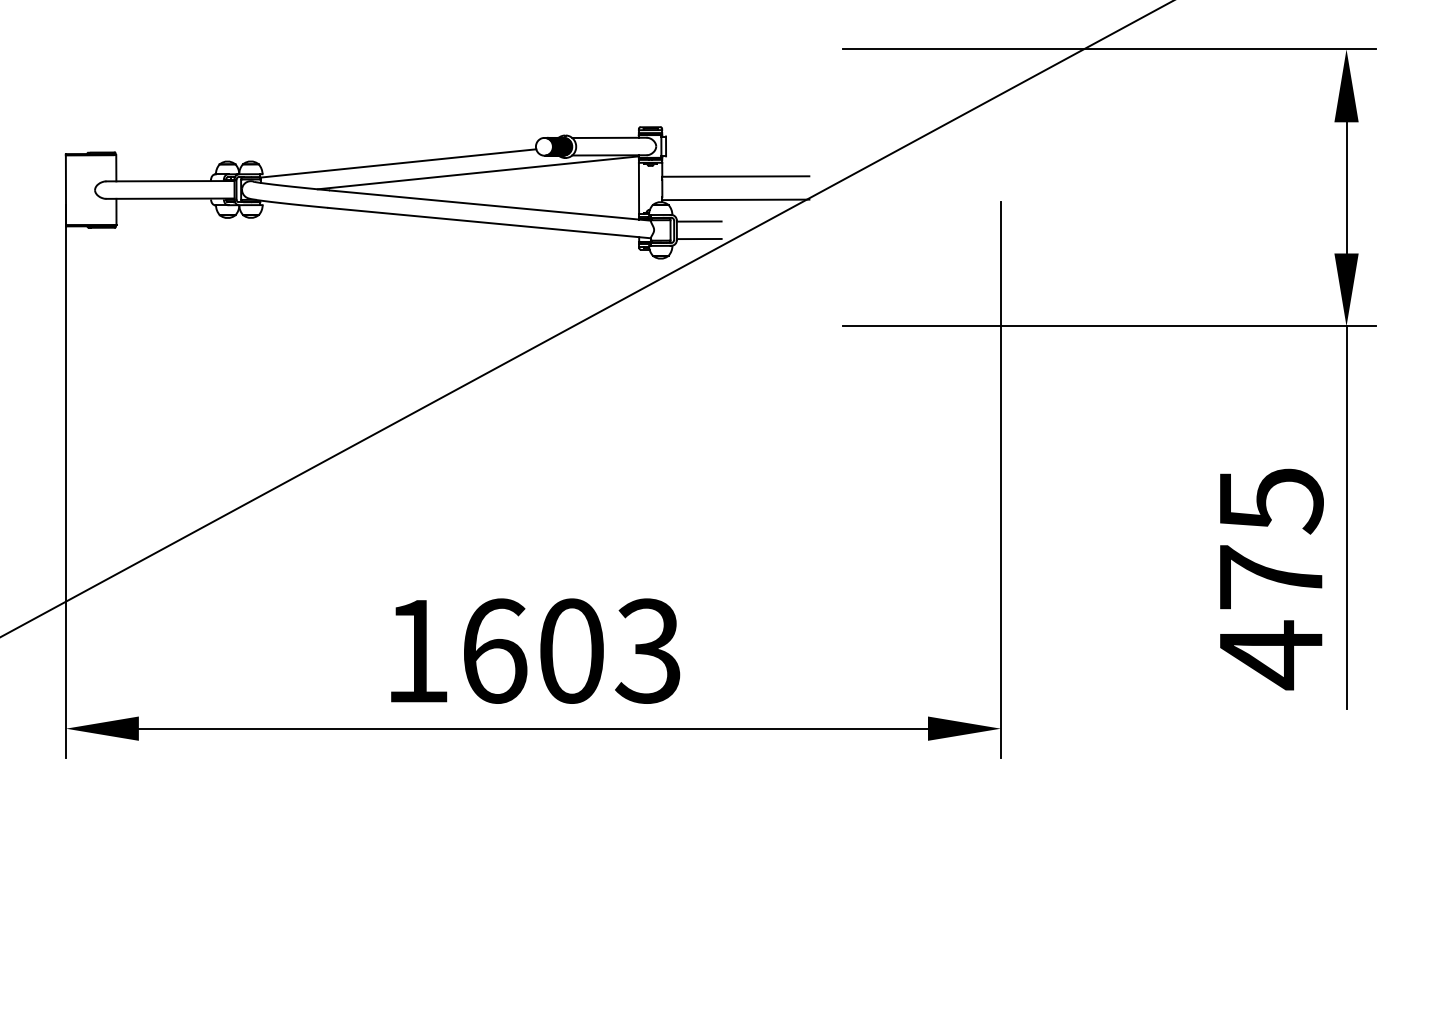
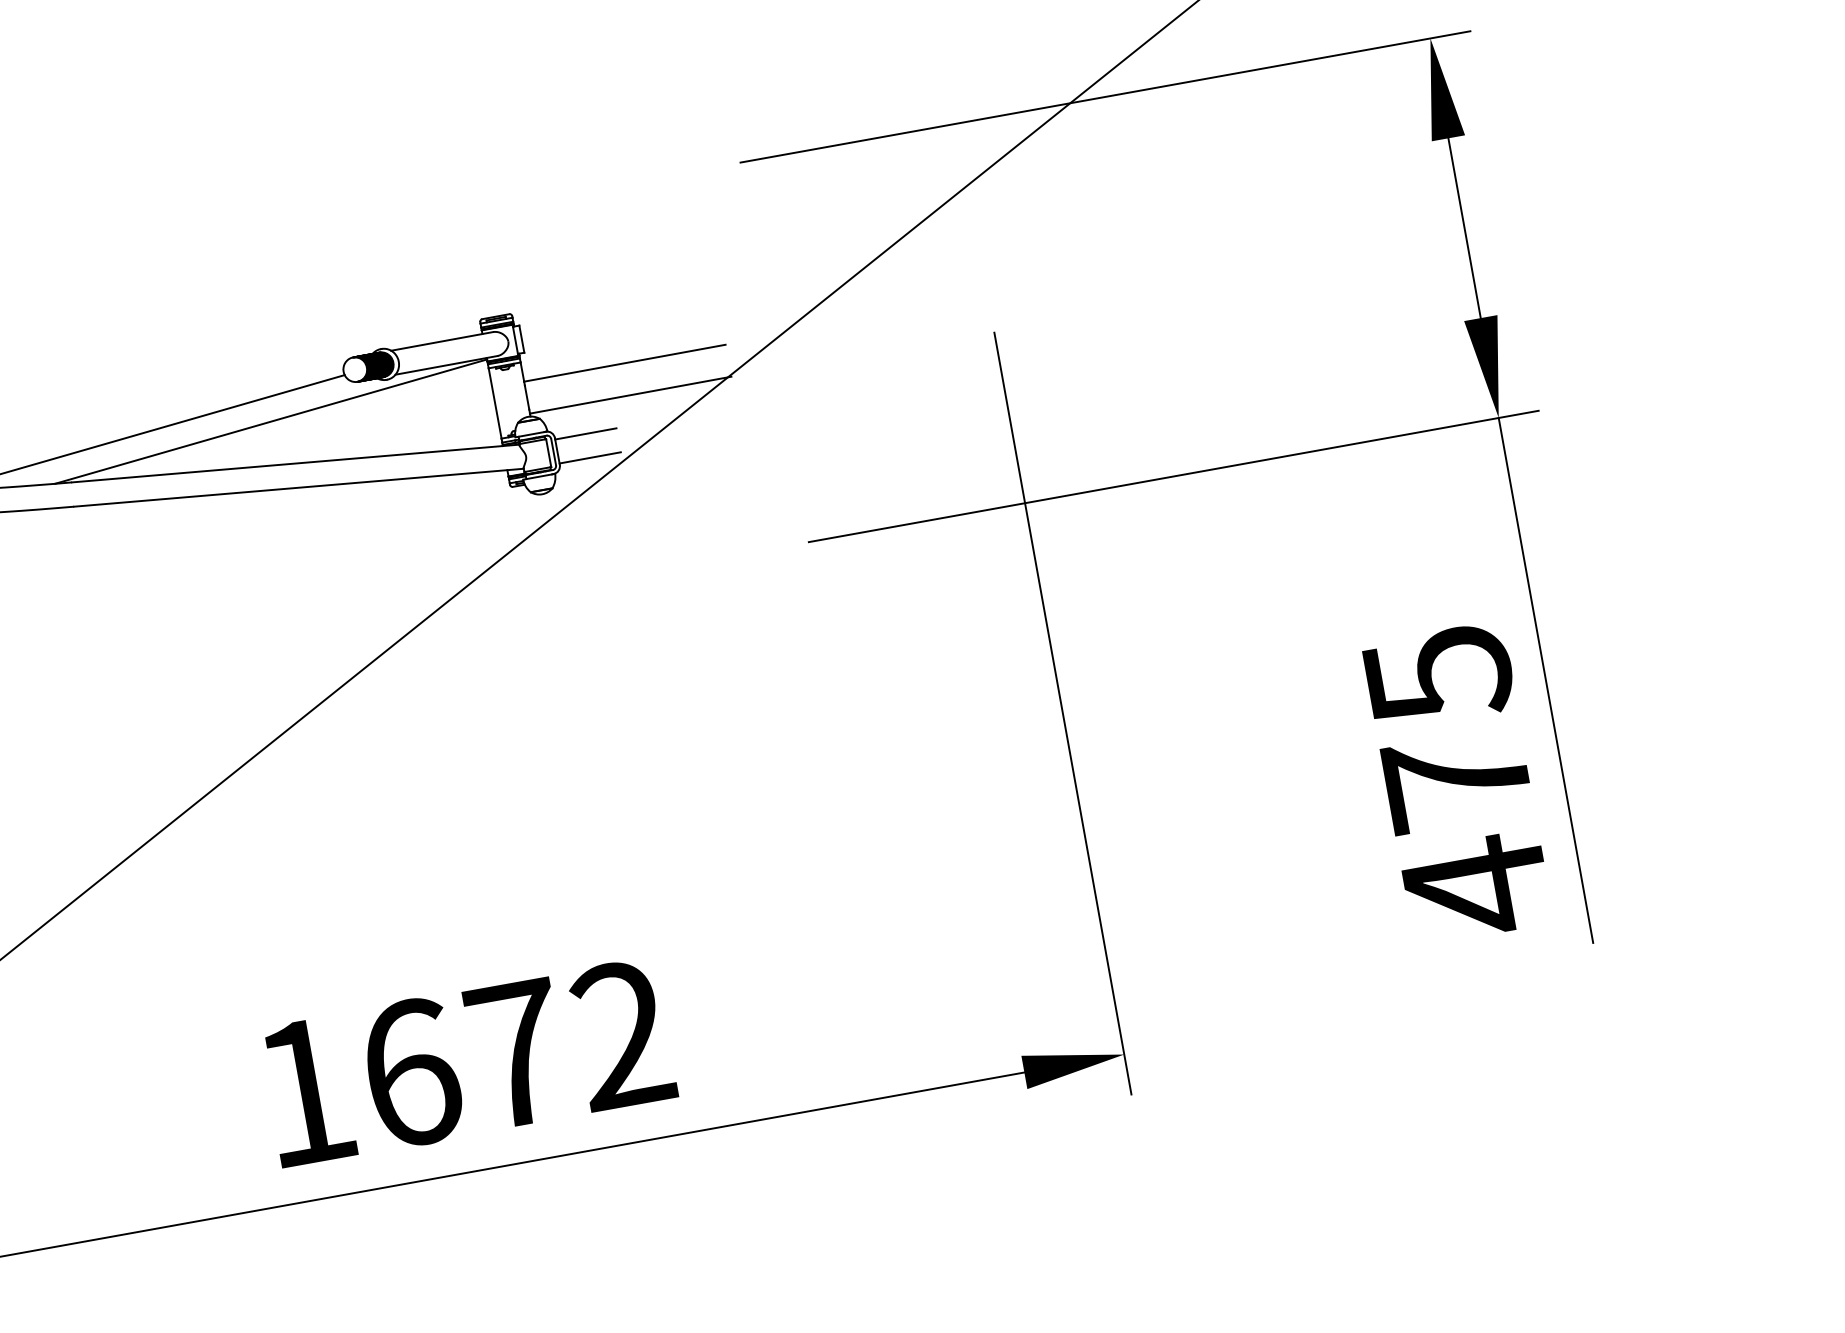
text: (610, 650) -> (570, 1043), 1603 -> 1672

